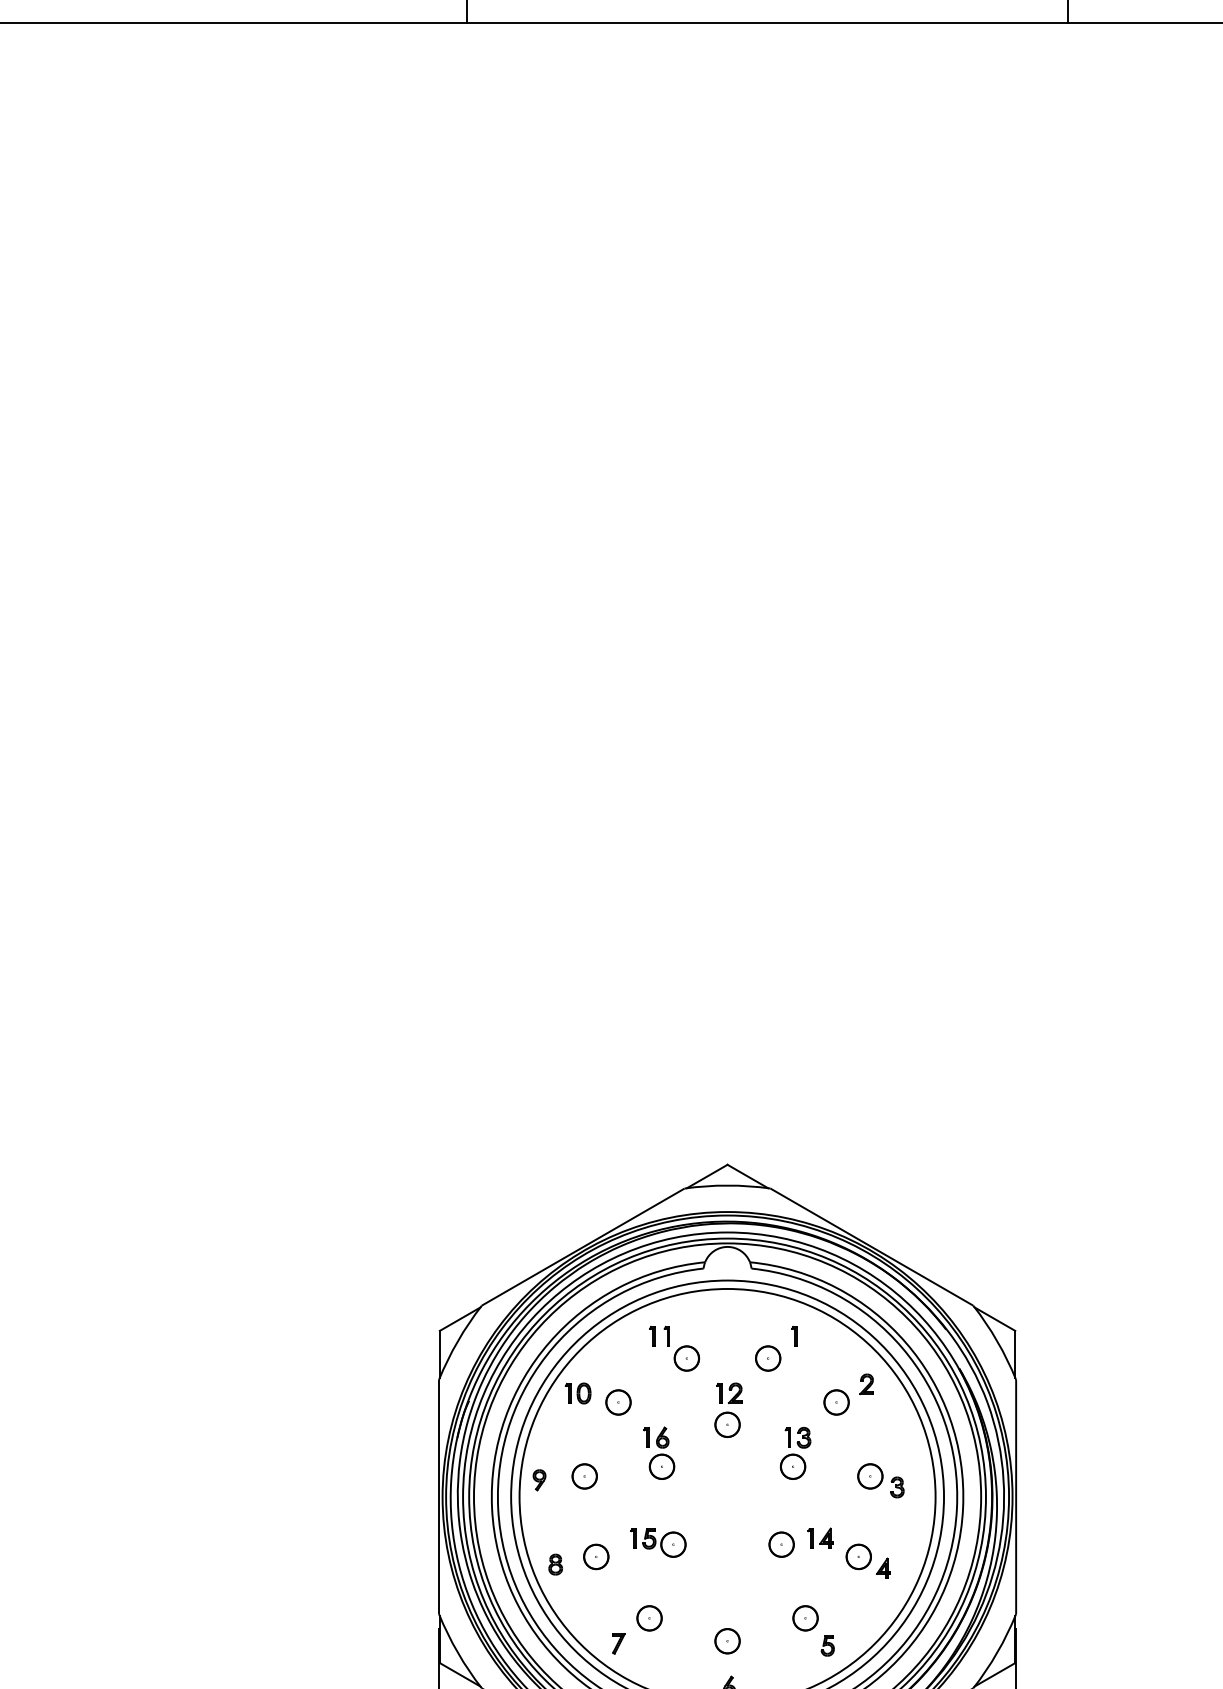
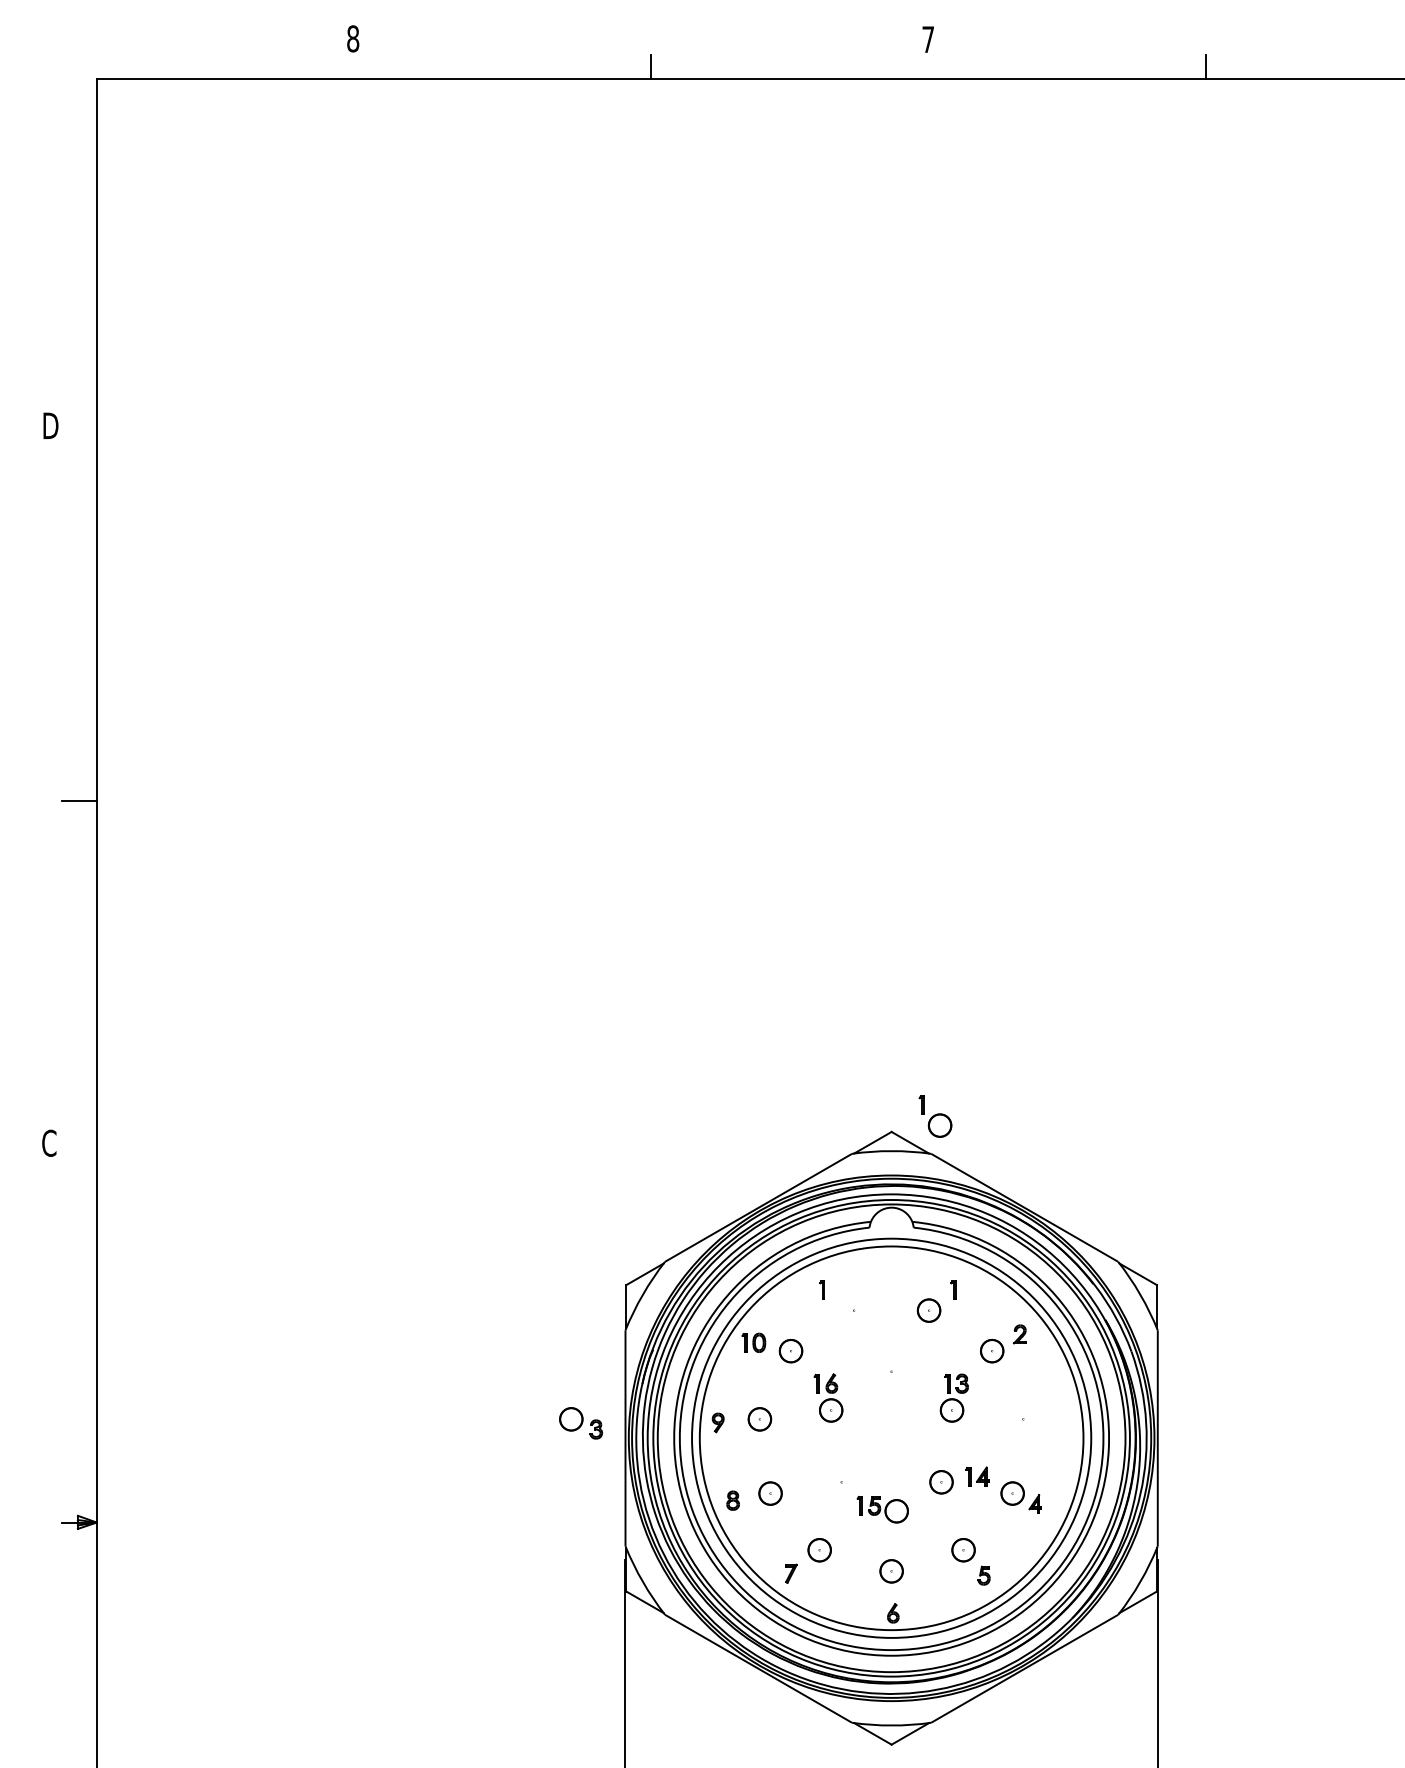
part: (681, 1348) -> (935, 1116), moved
part: (728, 1409) -> (892, 1357), removed
part: (880, 1480) -> (580, 1423), moved
part: (658, 1542) -> (882, 1509), moved

